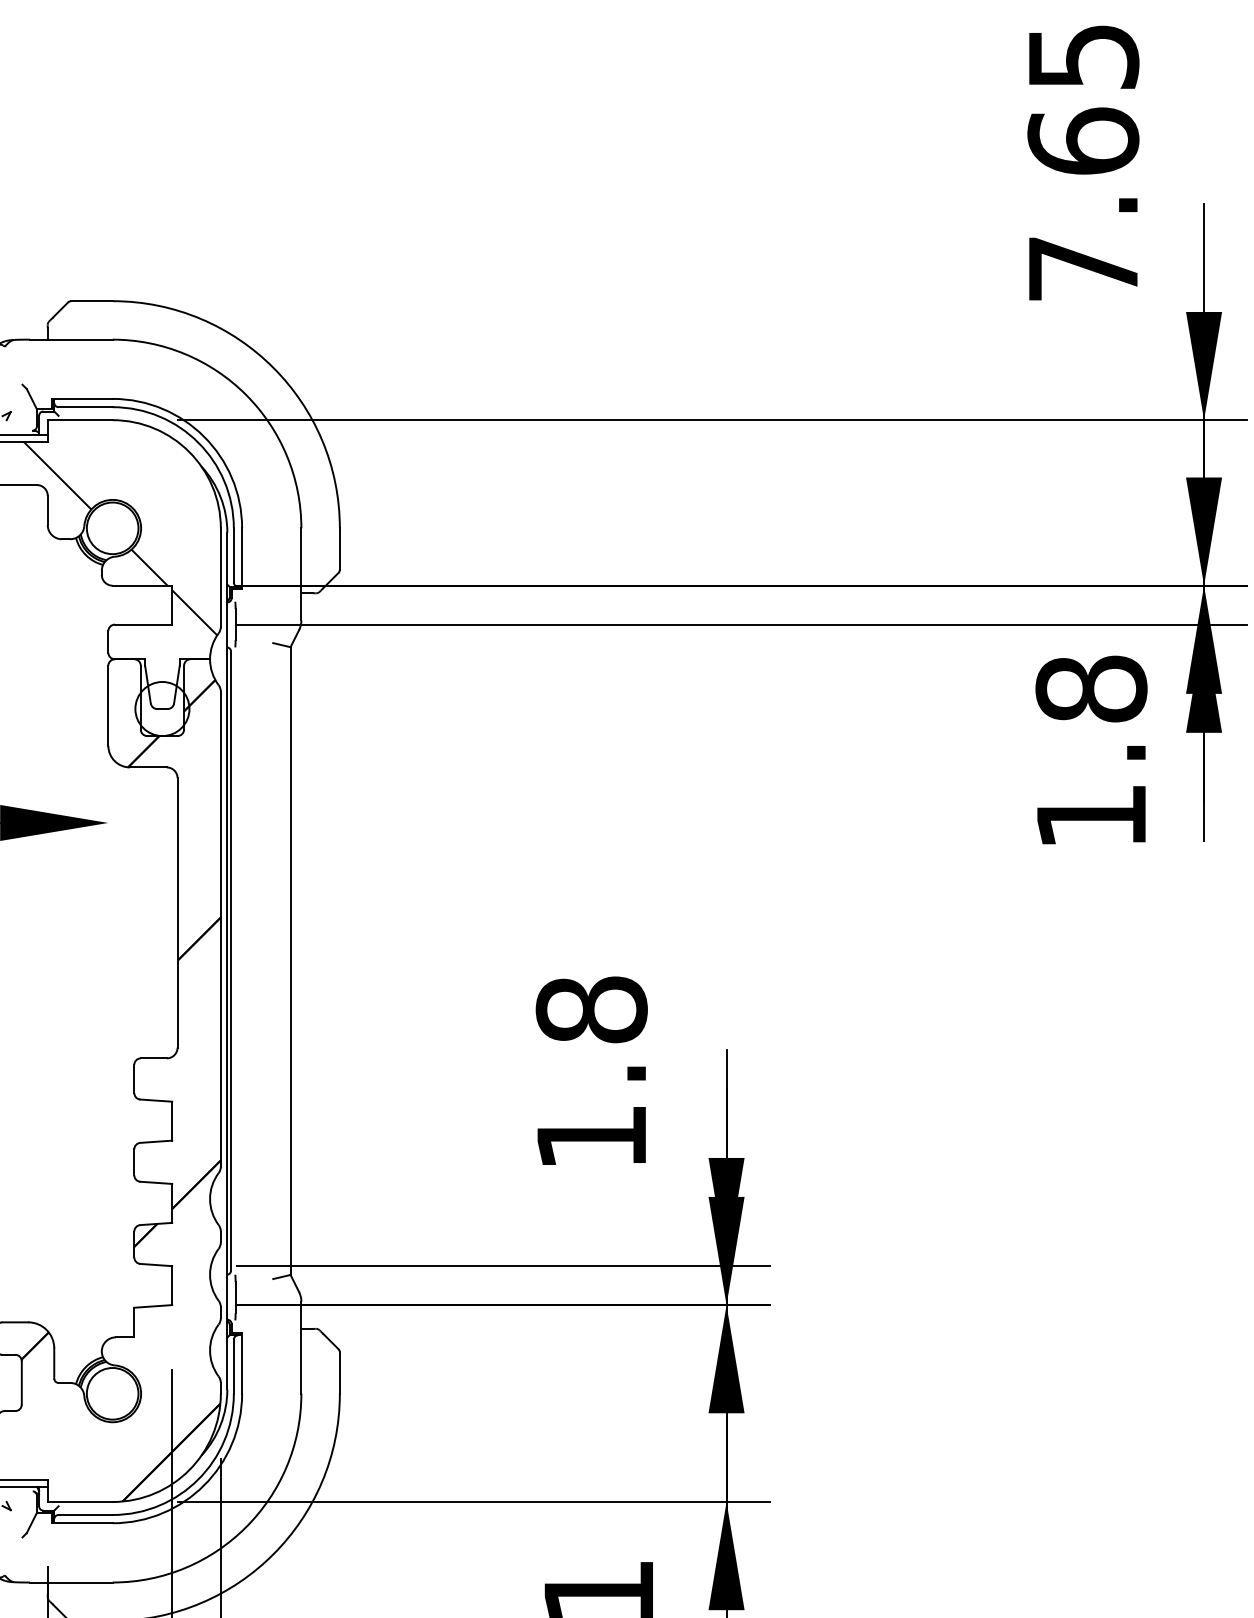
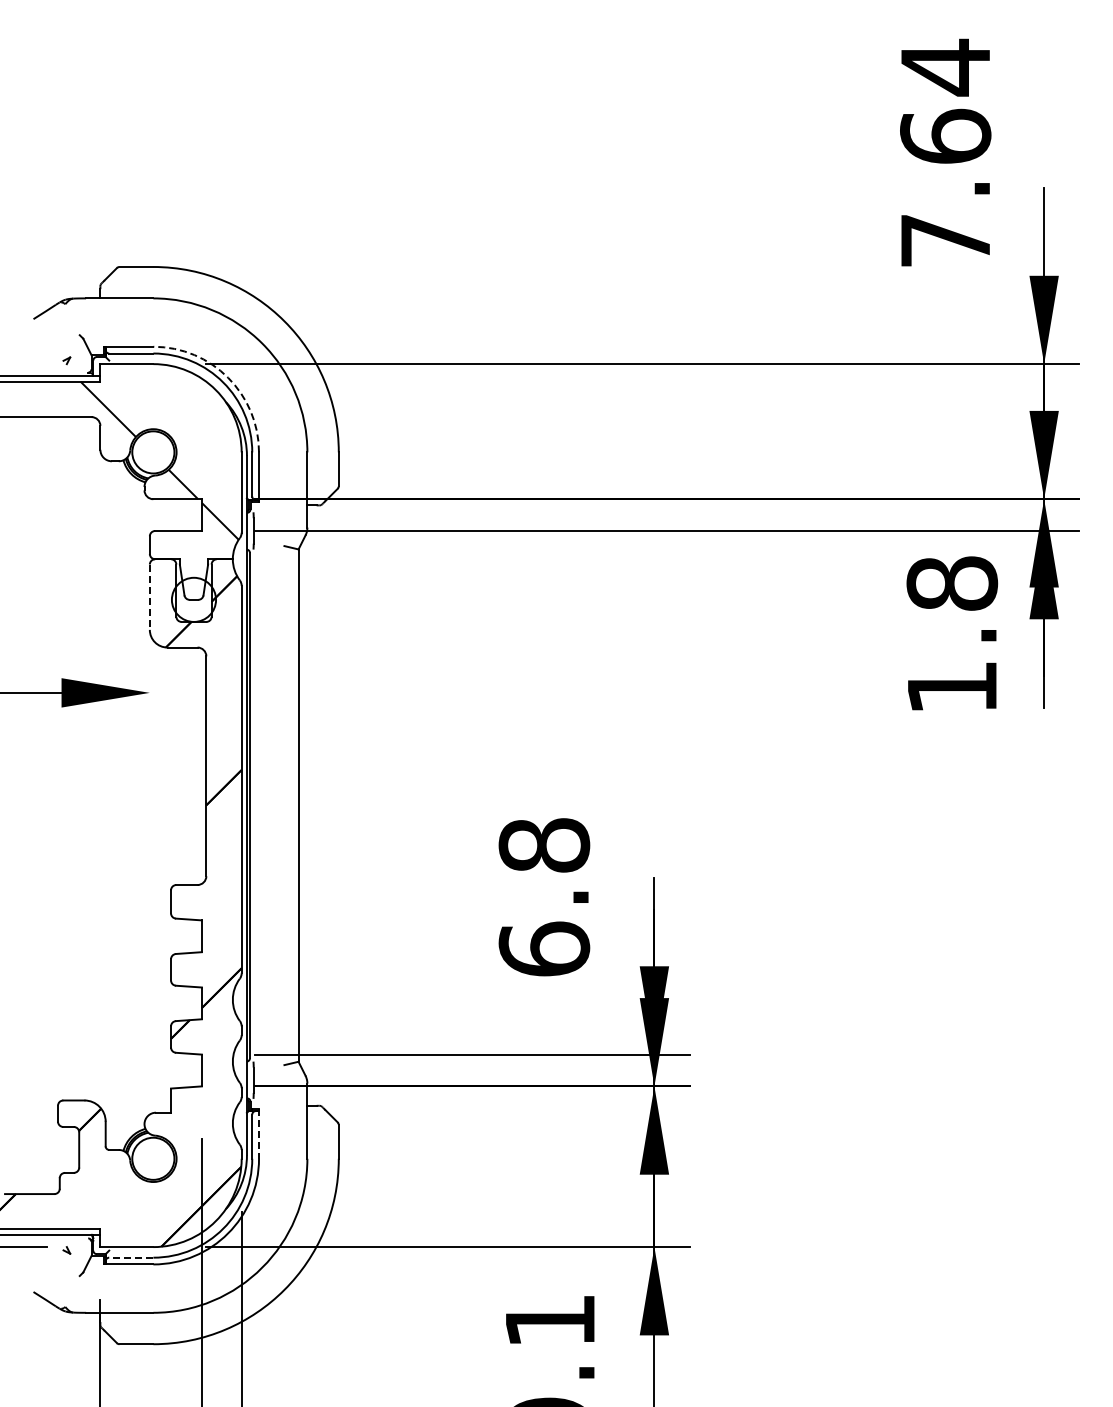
text: (1084, 56) -> (946, 67), 7.65 -> 7.64
arc: (204, 436) -> (228, 377), solid -> dashed
line: (107, 706) -> (149, 597), solid -> dashed
text: (591, 1136) -> (544, 948), 1.8 -> 6.8
line: (242, 1364) -> (259, 1134), solid -> dashed
line: (84, 1514) -> (130, 1257), solid -> dashed

